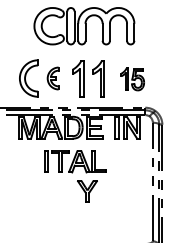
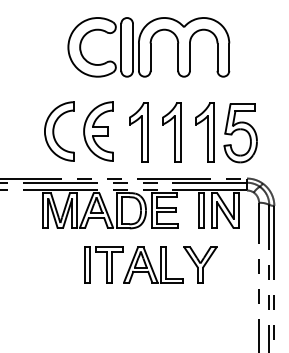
part: (52, 78) -> (97, 131), size x1.67
part: (132, 79) -> (226, 133), size x1.67
part: (87, 191) -> (200, 265), moved

